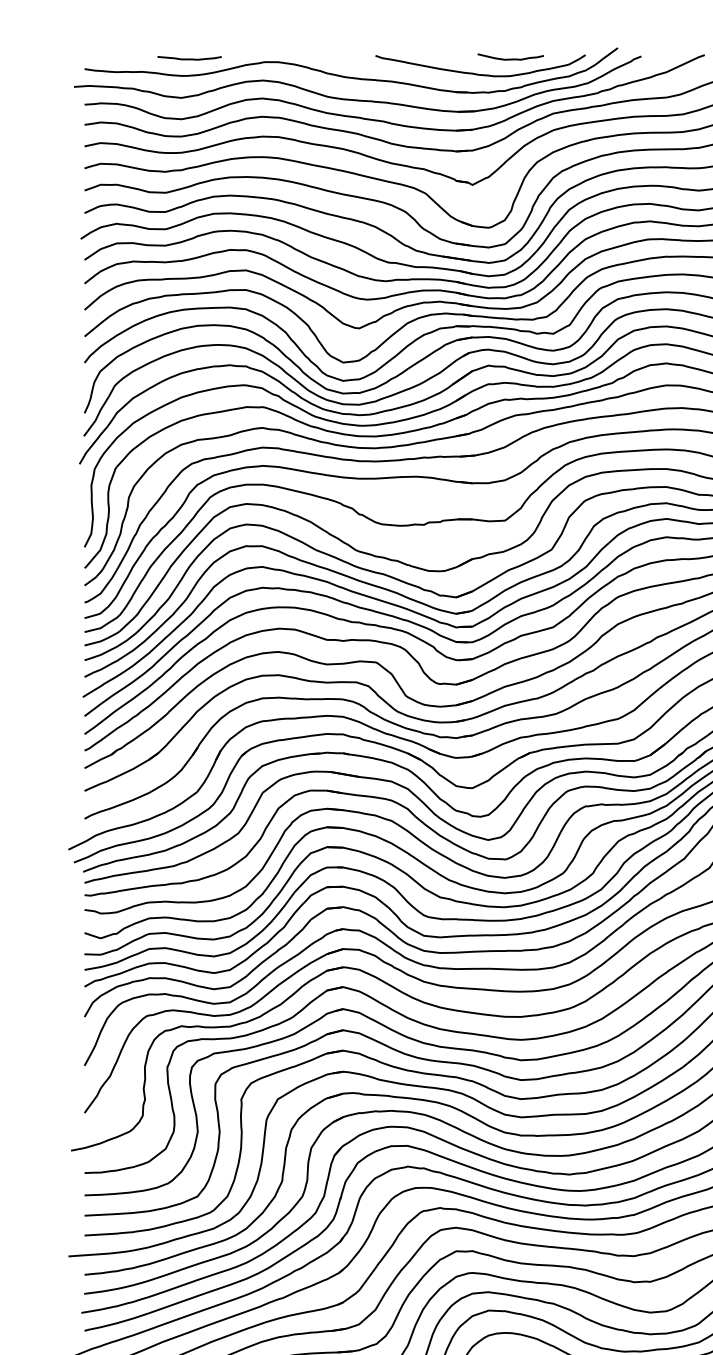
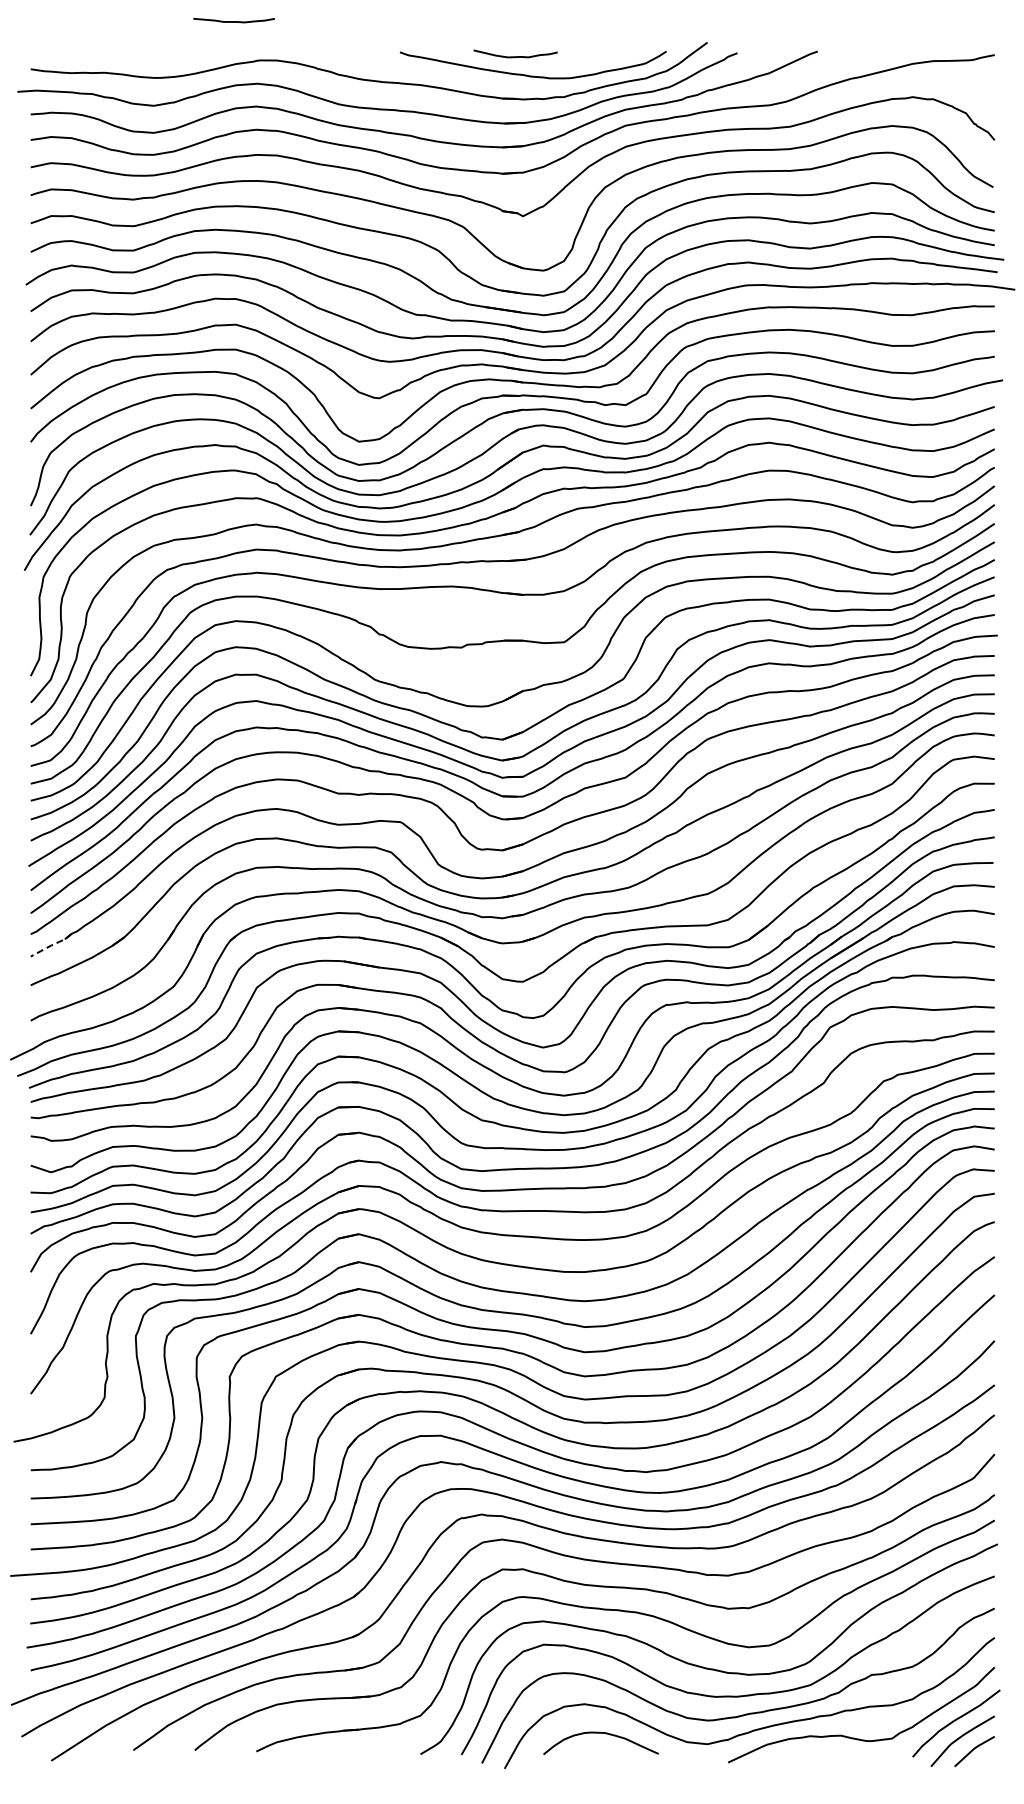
curve: (189, 59) -> (233, 21), moved
curve: (510, 59) -> (515, 56), moved
line: (100, 759) -> (51, 945), solid -> dashed

